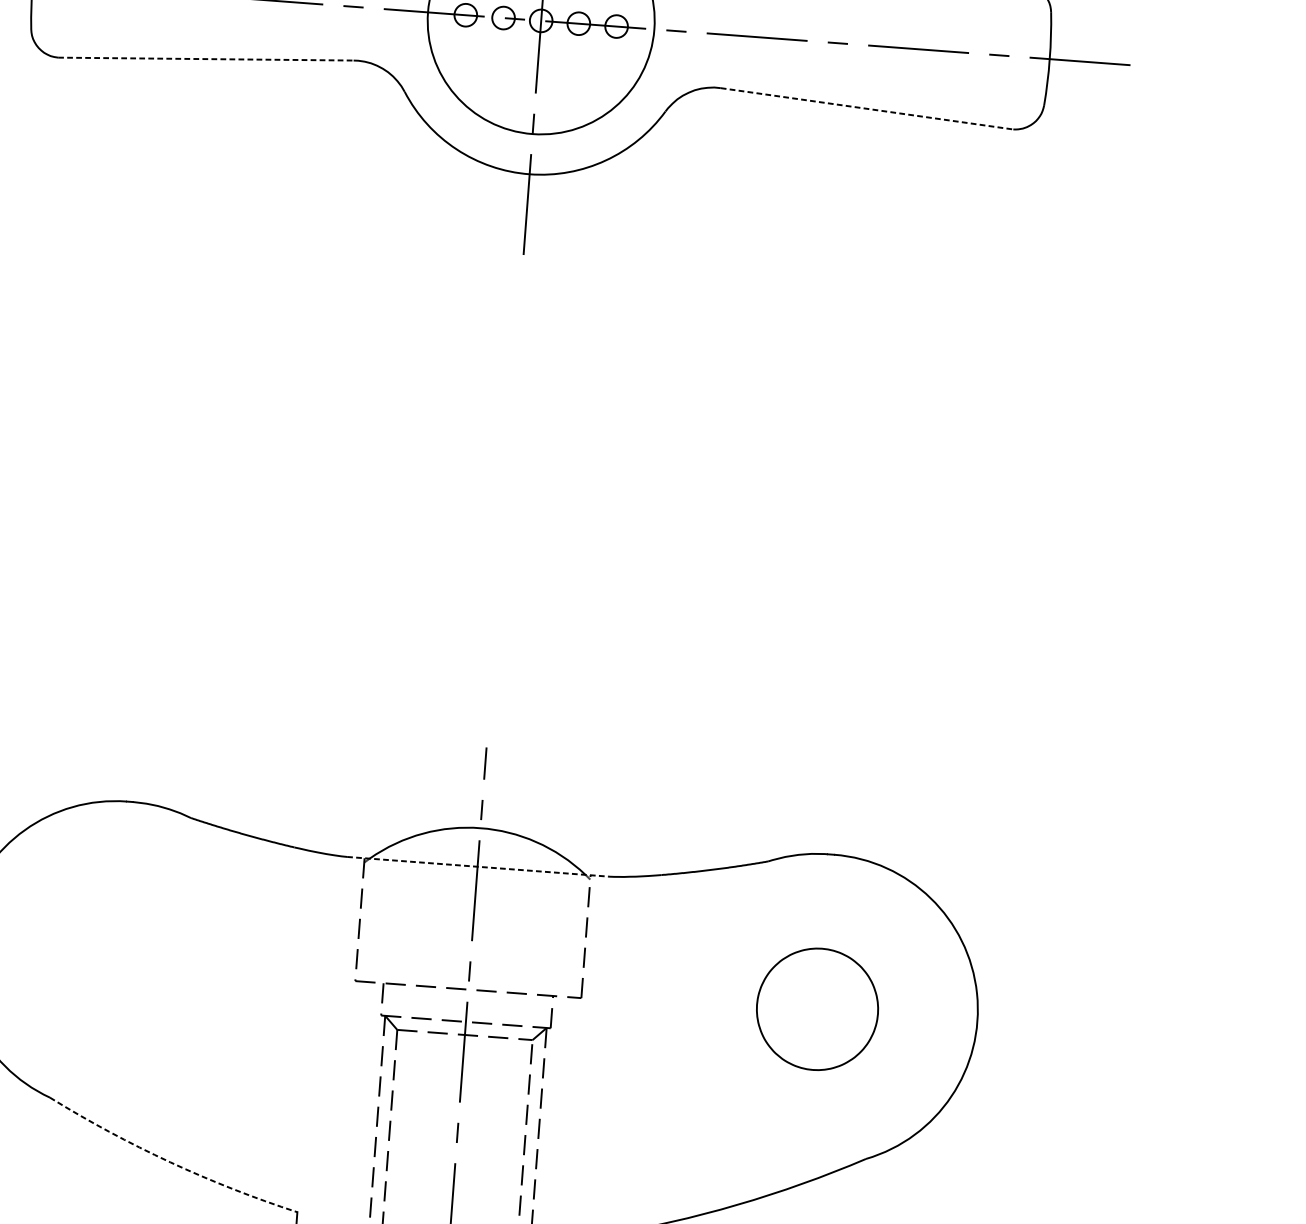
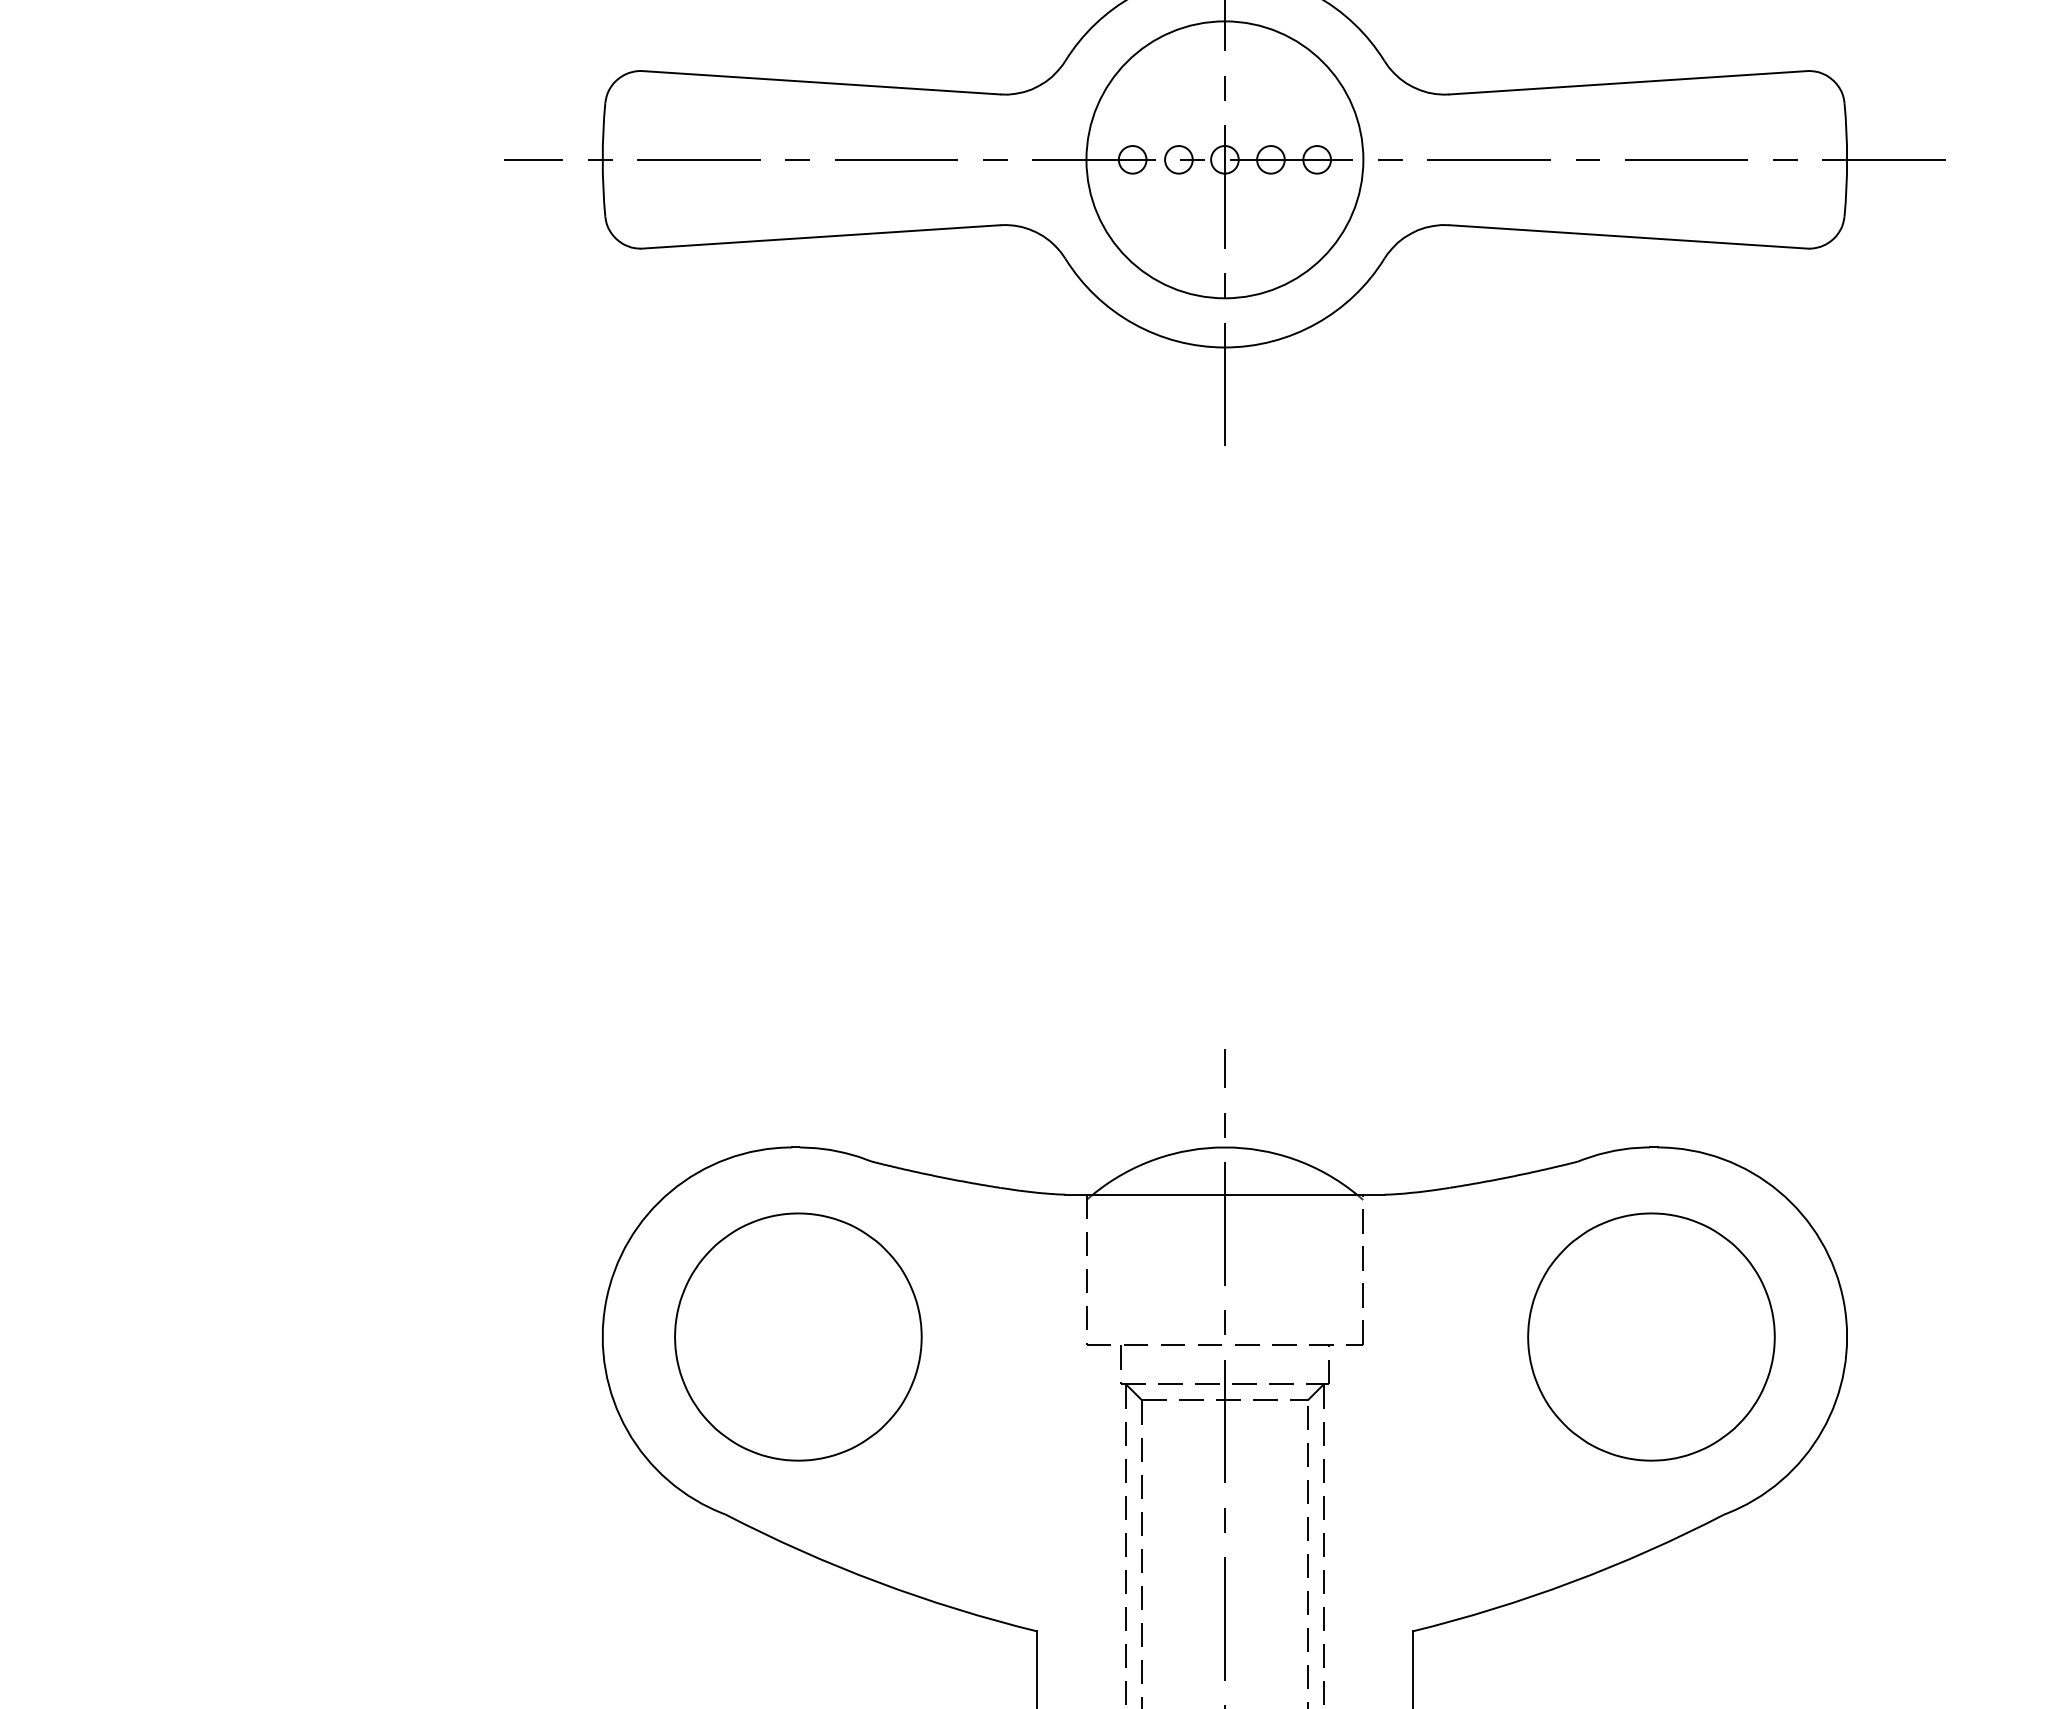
line: (206, 58) -> (821, 236), dashed -> solid
line: (867, 109) -> (1629, 237), dashed -> solid
line: (477, 866) -> (1224, 1194), dashed -> solid
part: (120, 956) -> (798, 1336), added
part: (817, 1008) -> (1651, 1336), size x1.67
arc: (170, 1162) -> (878, 1582), dashed -> solid

